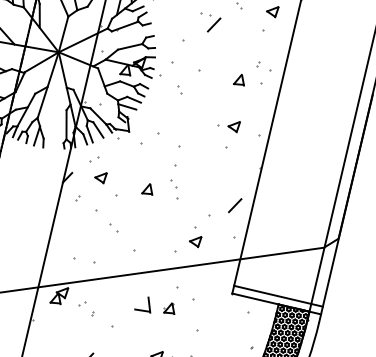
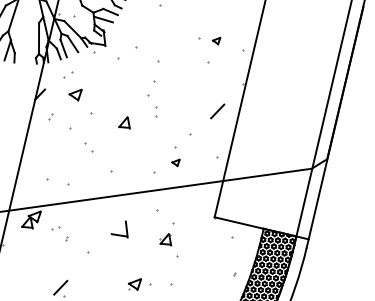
part: (233, 127) -> (215, 41), size x0.6
part: (173, 183) -> (152, 100), size x1.6
part: (147, 189) -> (124, 122), moved
line: (235, 205) -> (218, 111), moved
part: (195, 242) -> (175, 163), size x0.6
line: (278, 295) -> (263, 219), removed
part: (169, 308) -> (166, 239), moved

